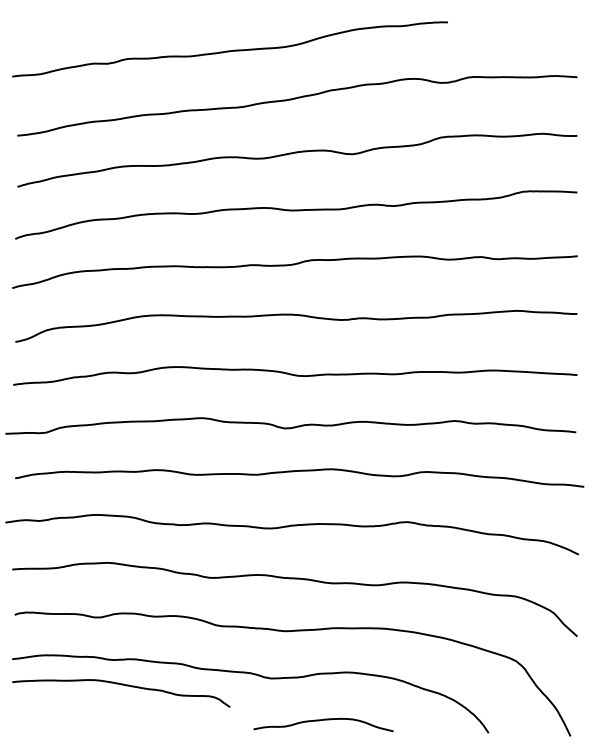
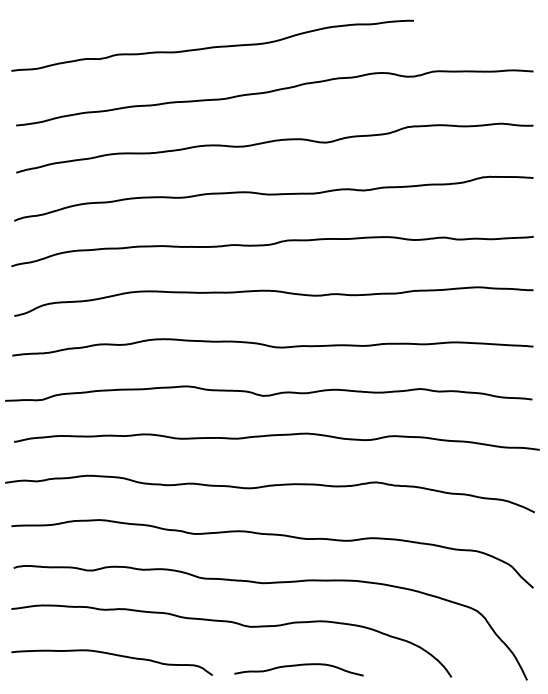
curve: (121, 685) -> (112, 655), moved

